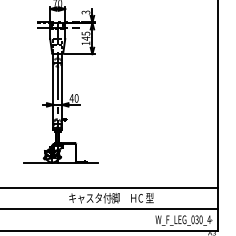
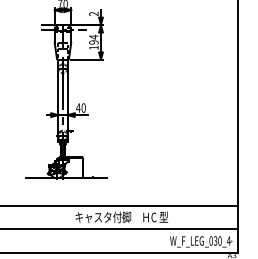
text: (86, 12) -> (94, 13), 3 -> 2
text: (85, 35) -> (93, 39), 145 -> 194

